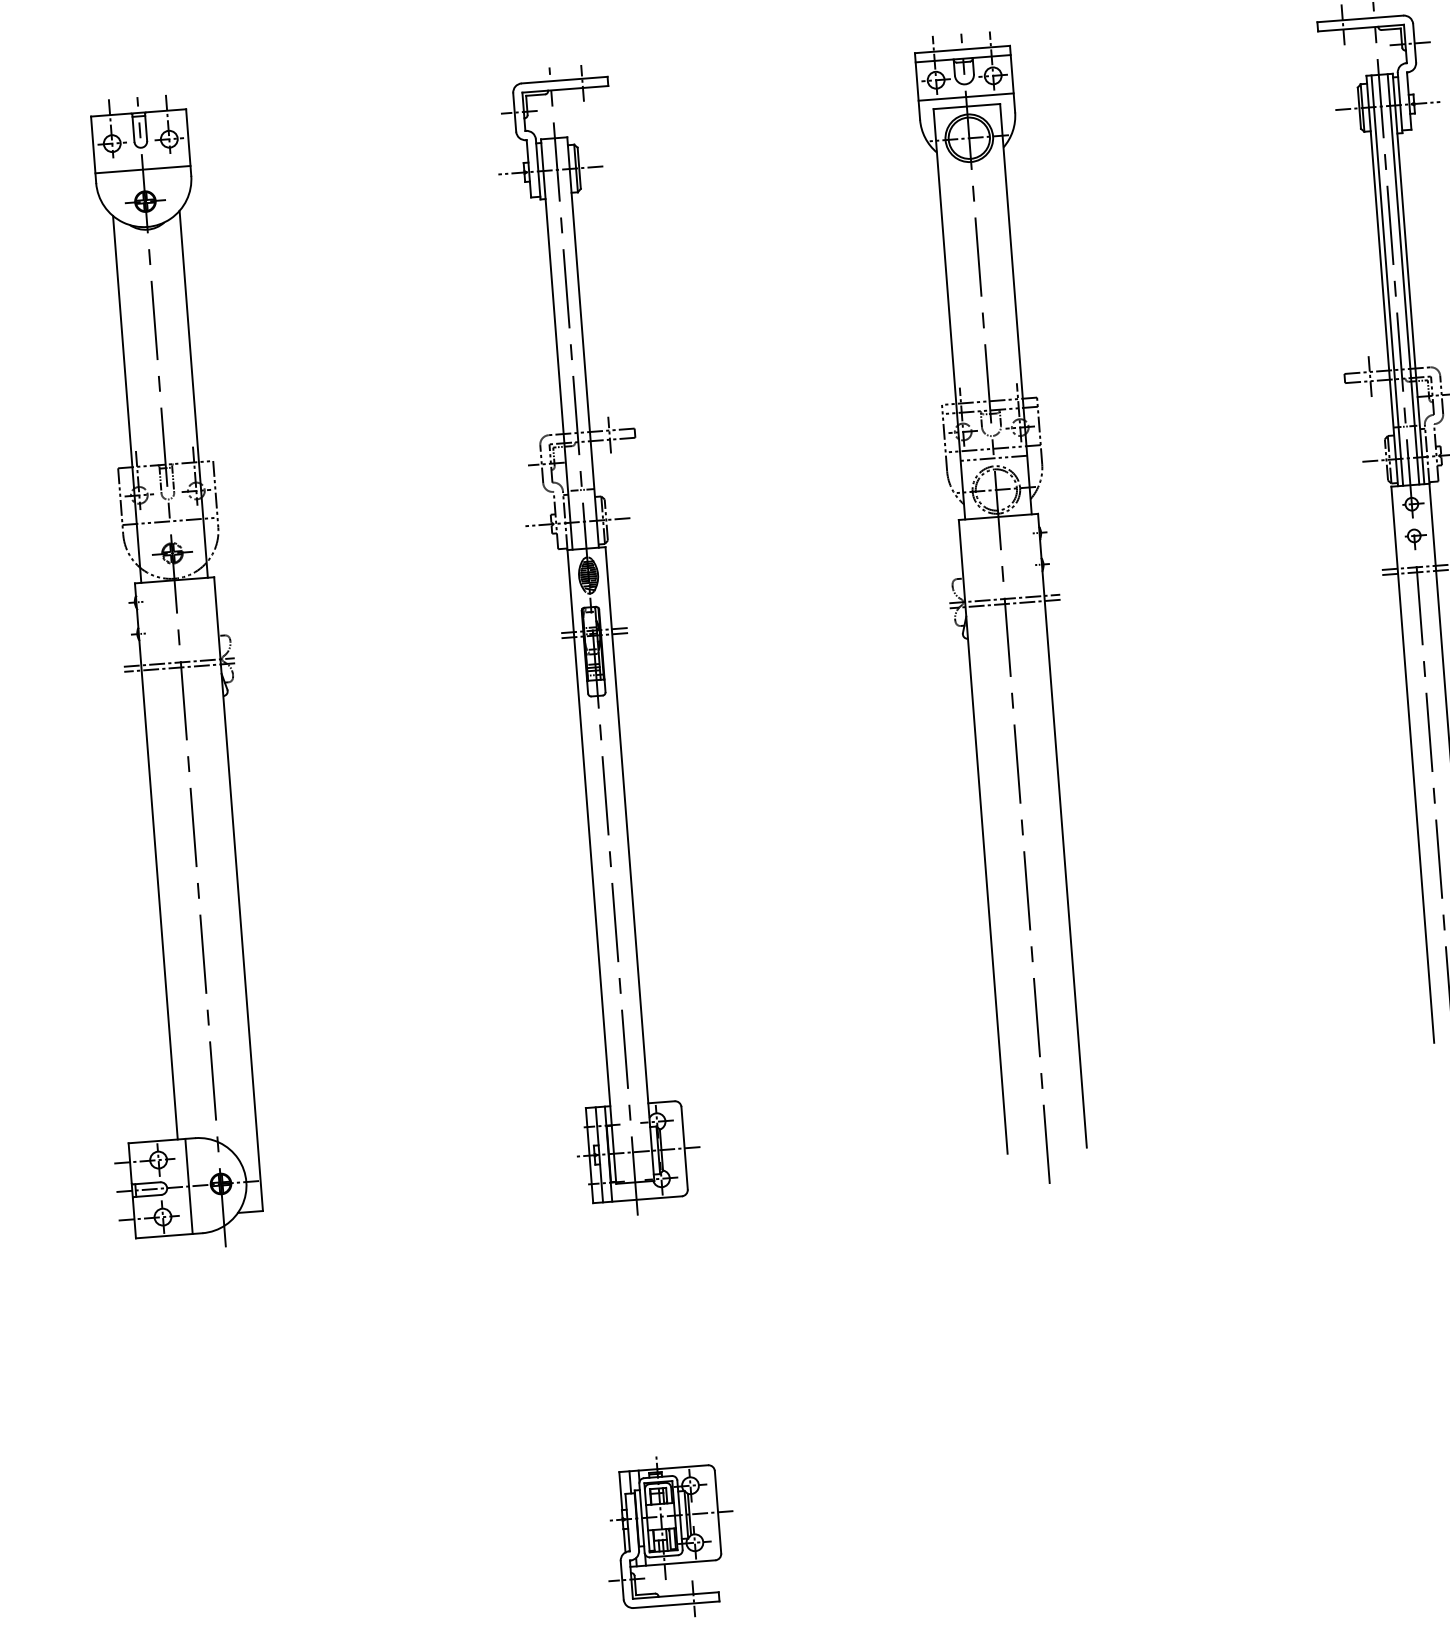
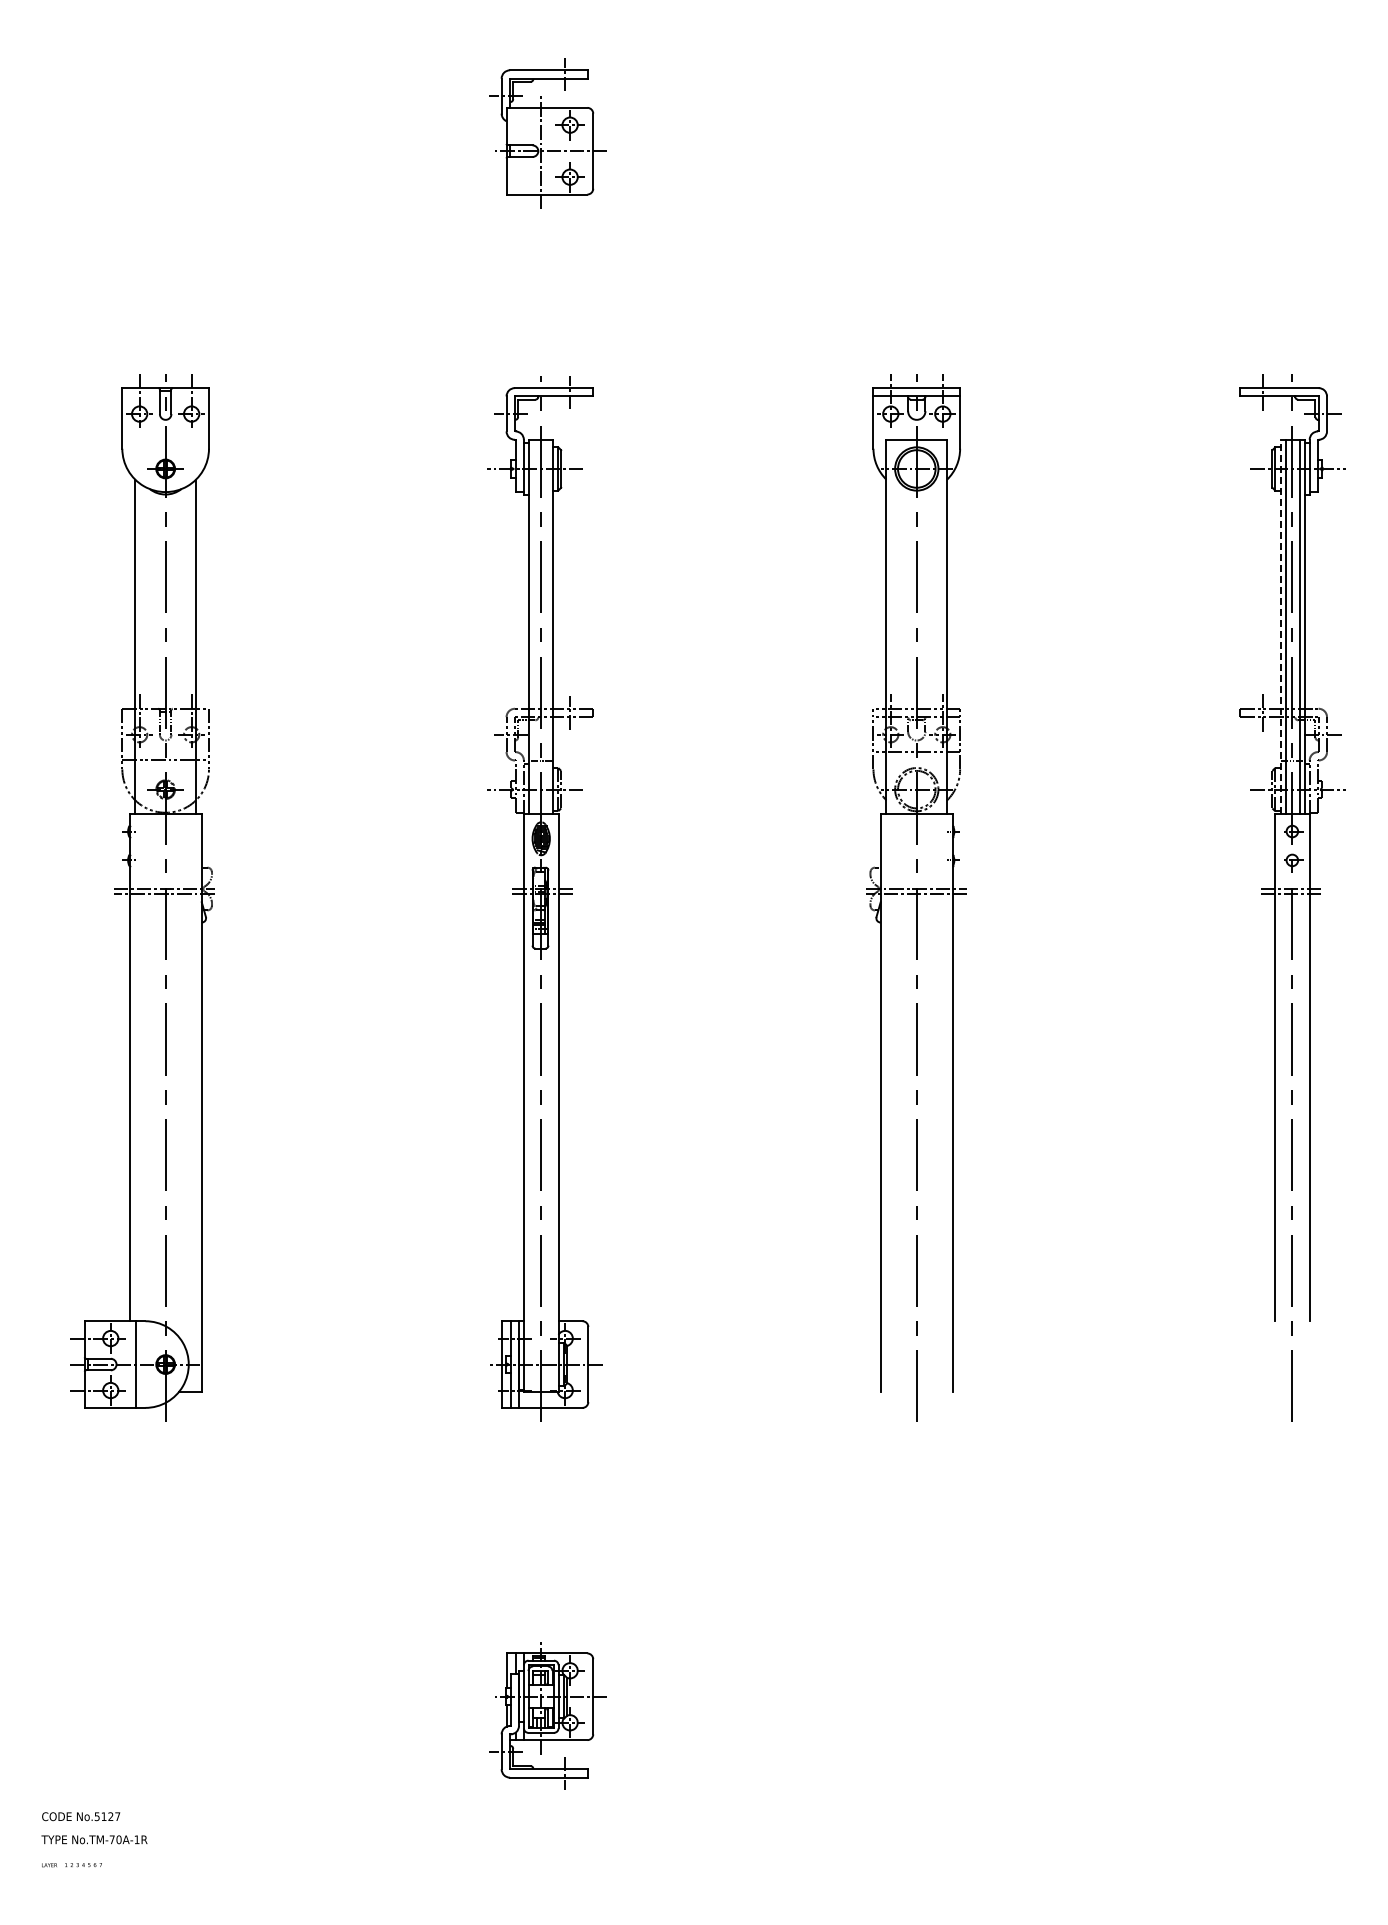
line: (965, 97) -> (916, 431), removed
line: (142, 169) -> (165, 439), removed
line: (1382, 280) -> (1281, 626), solid -> dashed
line: (993, 458) -> (916, 760), removed

